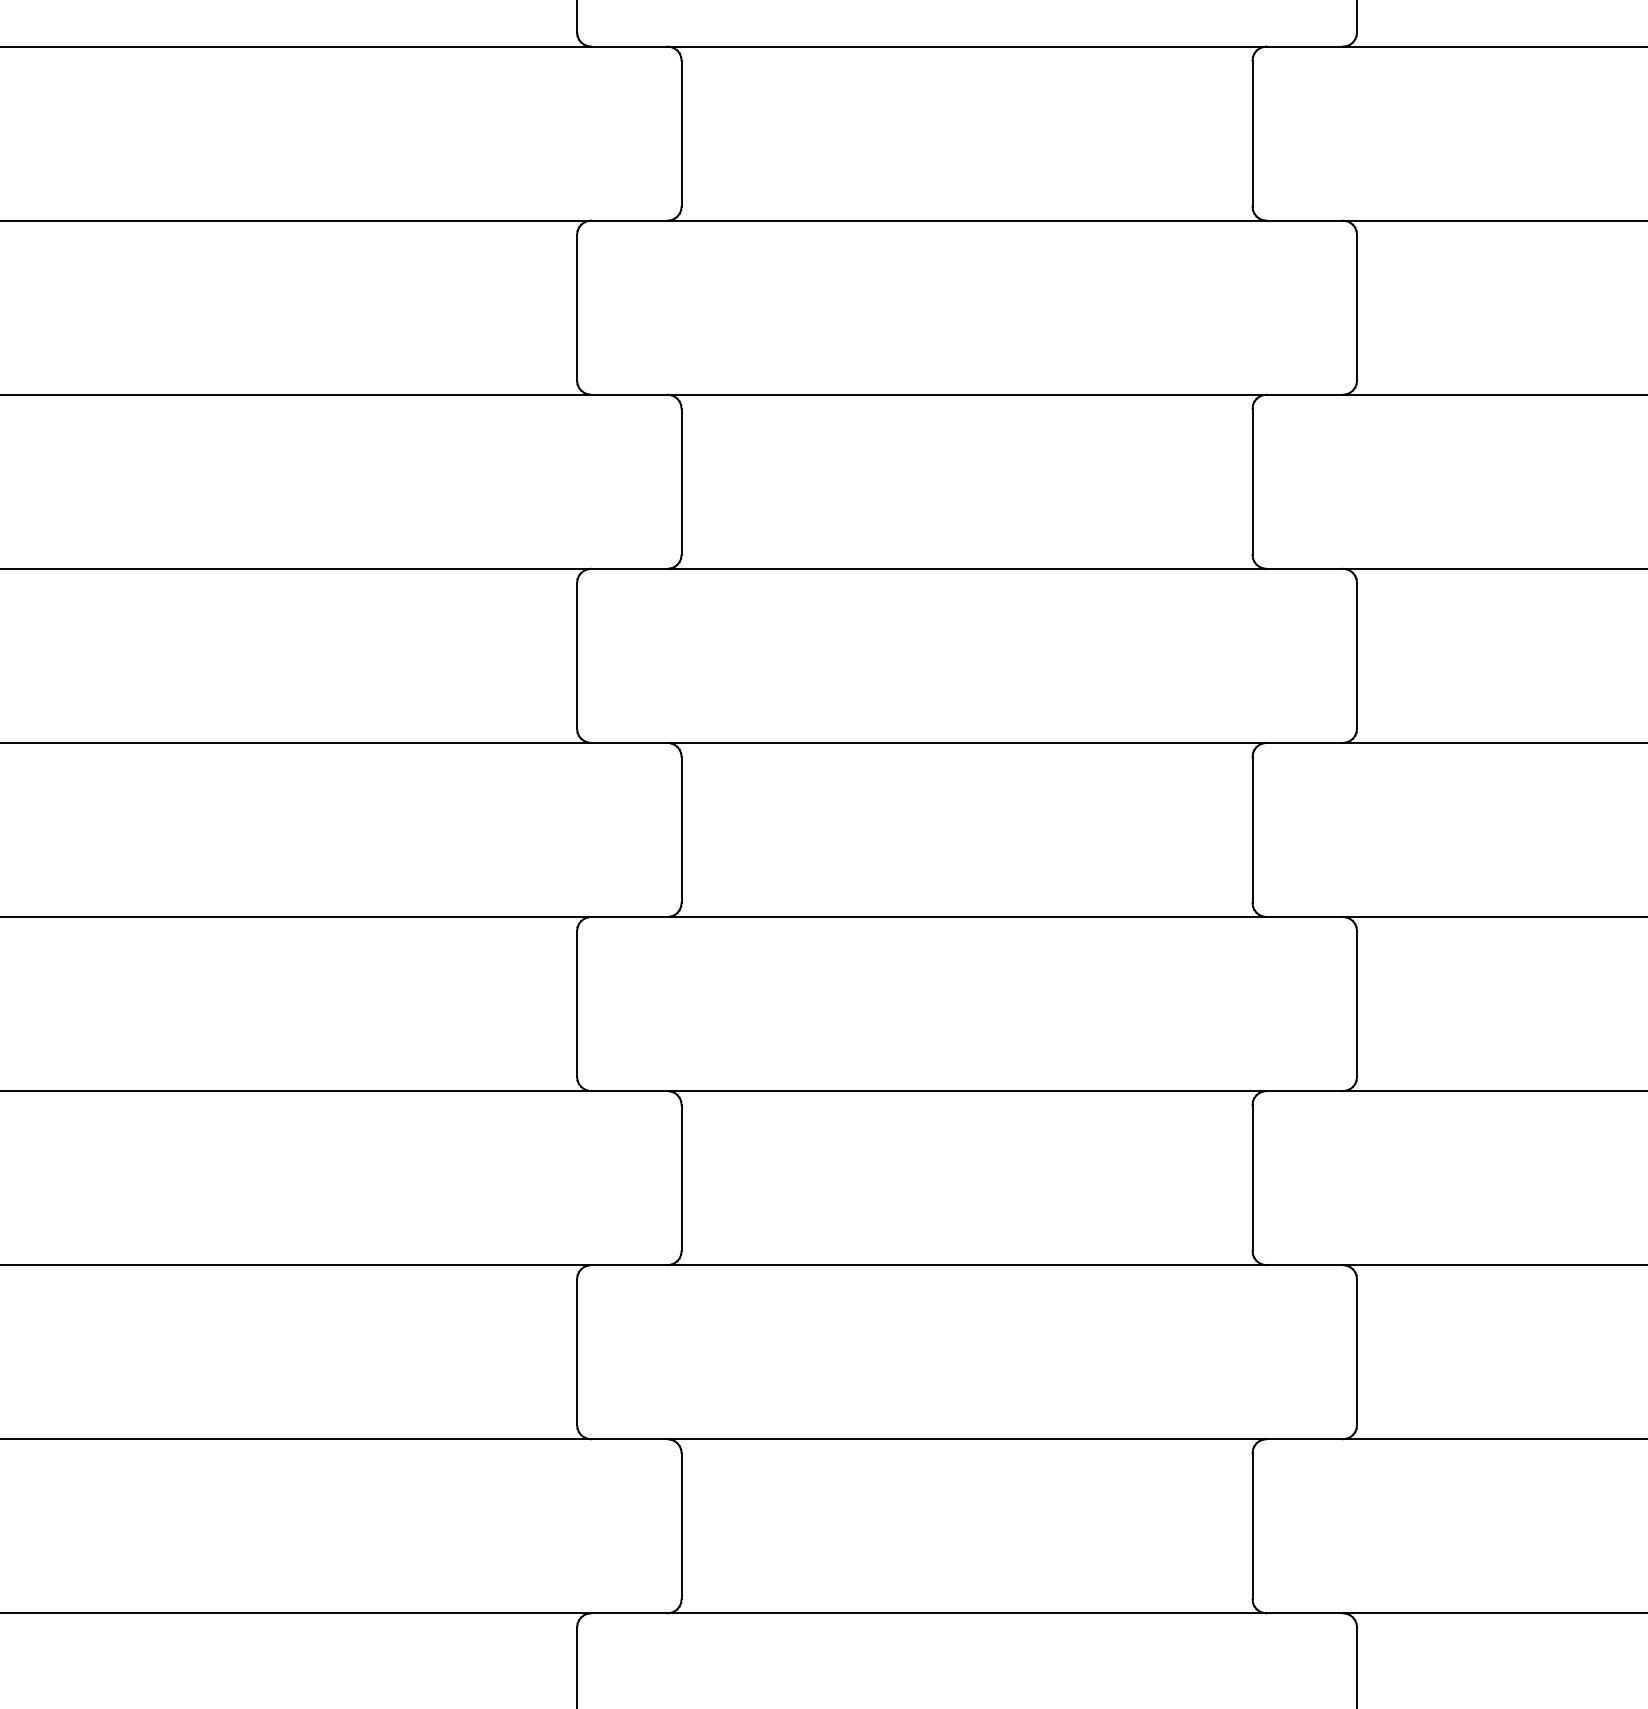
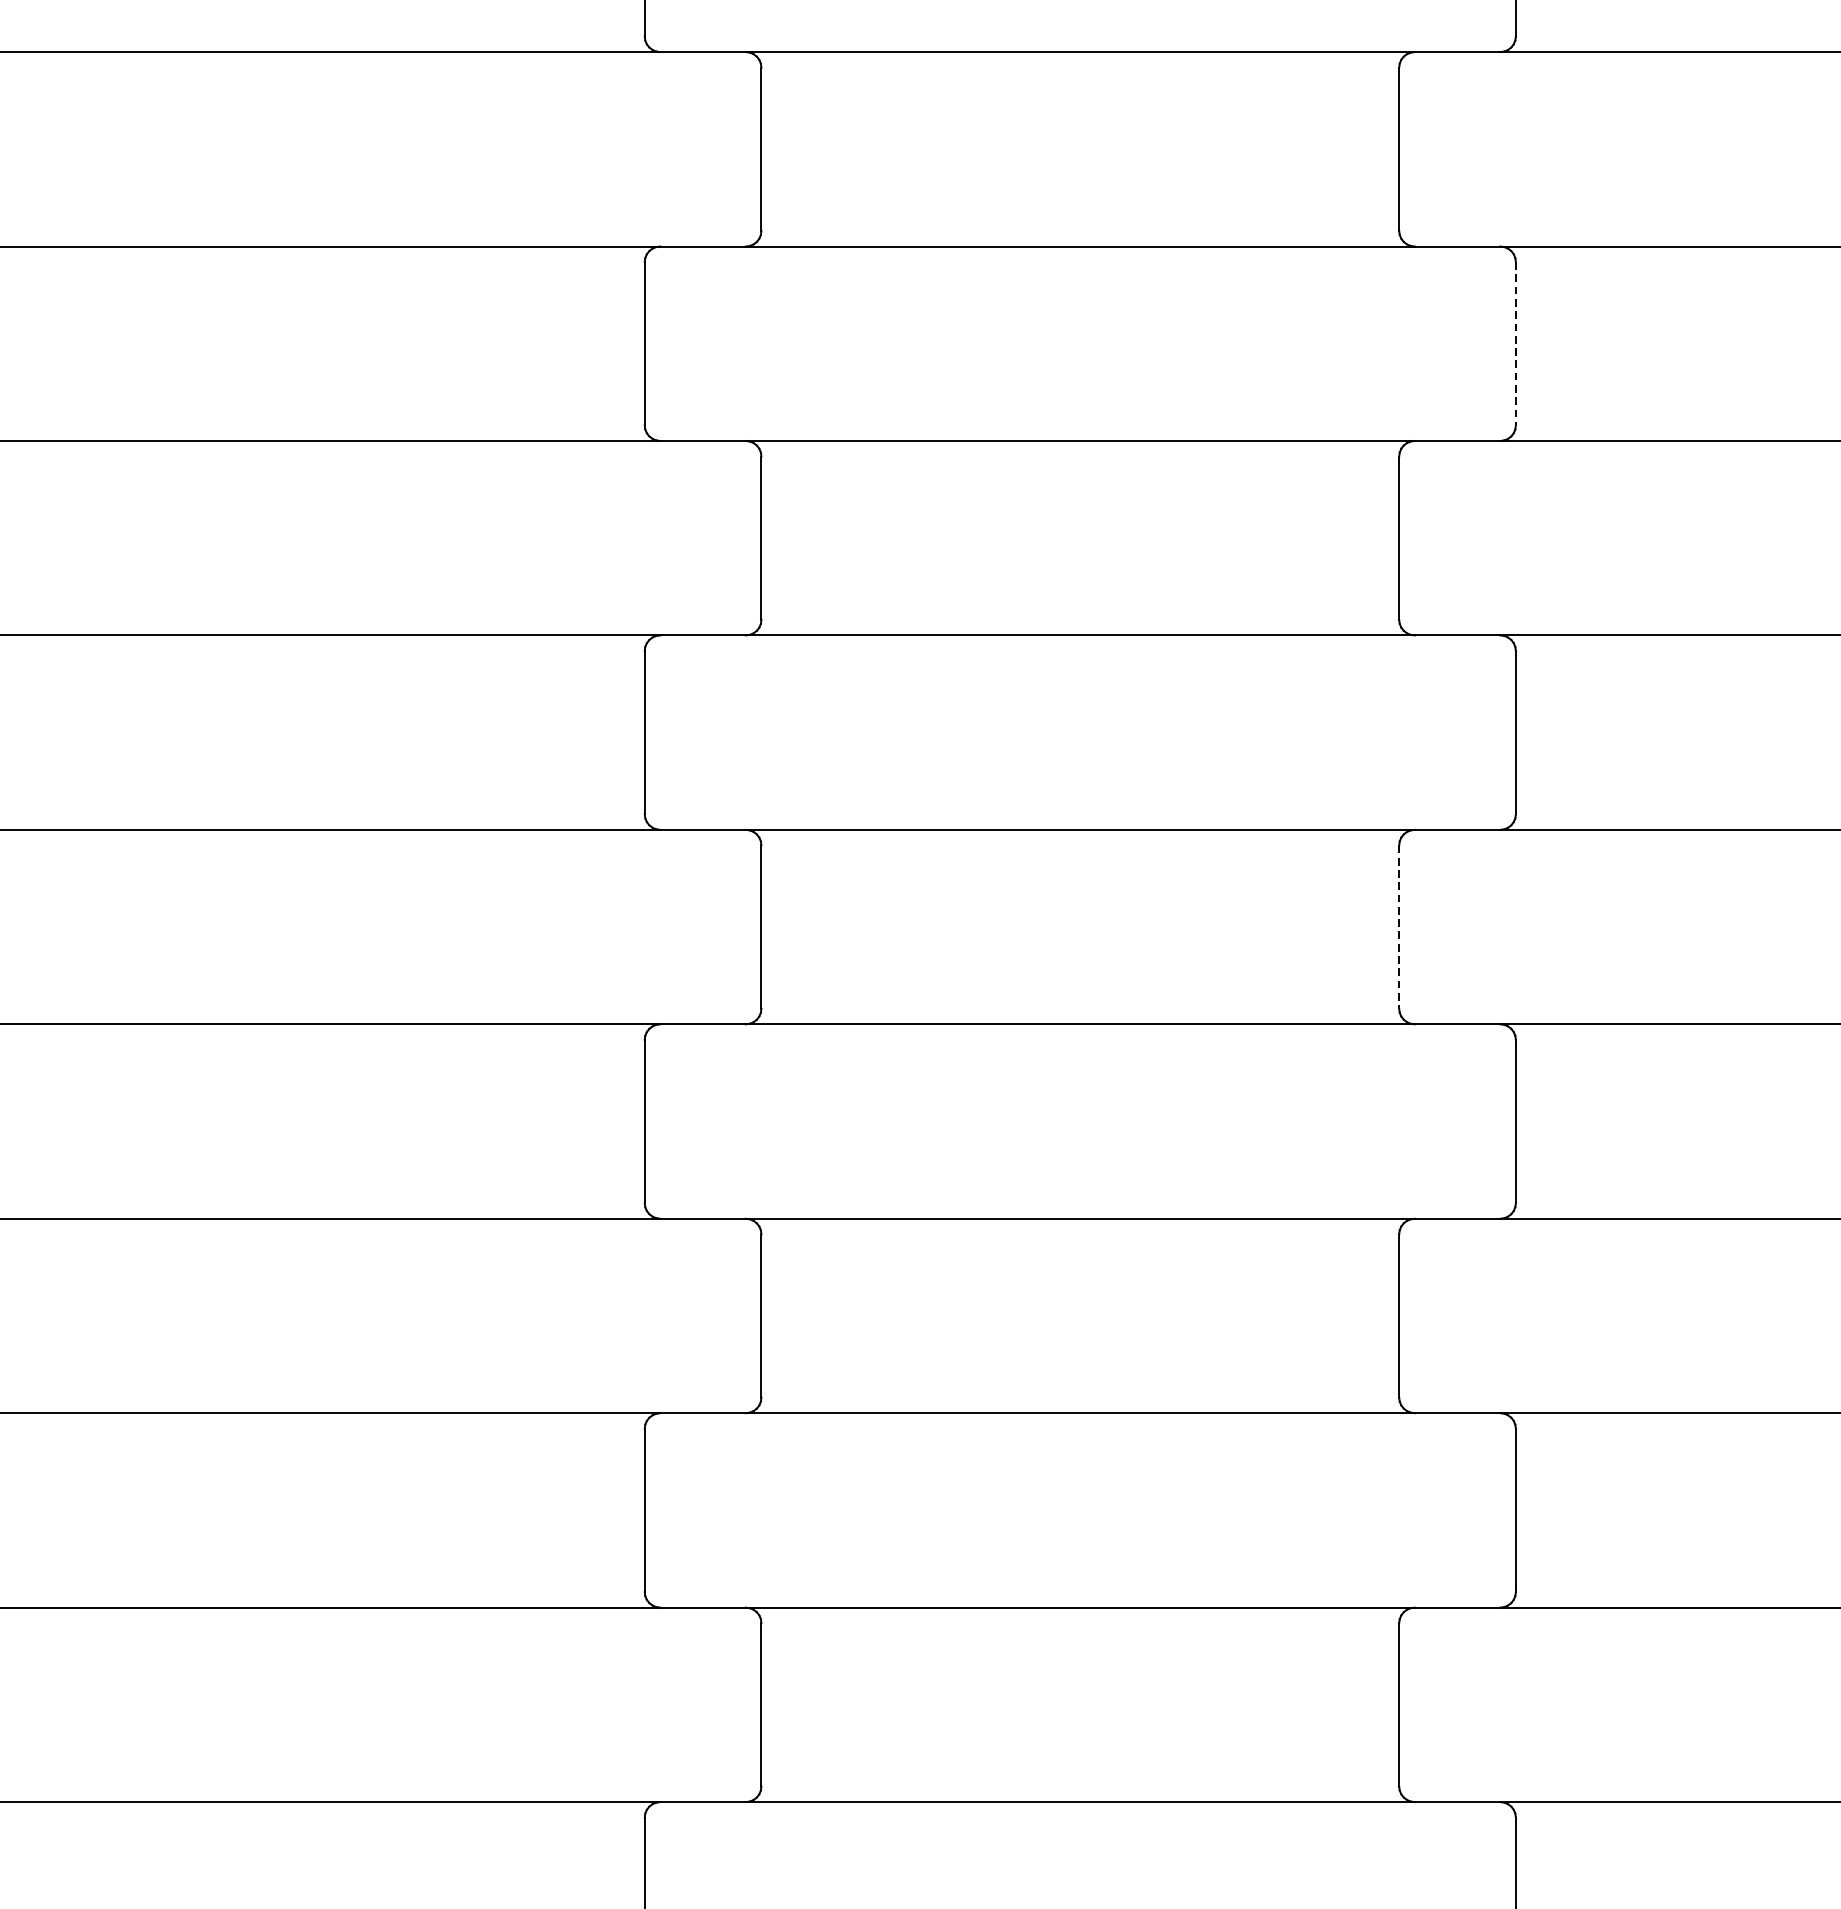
line: (1357, 308) -> (1516, 344), solid -> dashed
line: (1252, 830) -> (1399, 927), solid -> dashed

